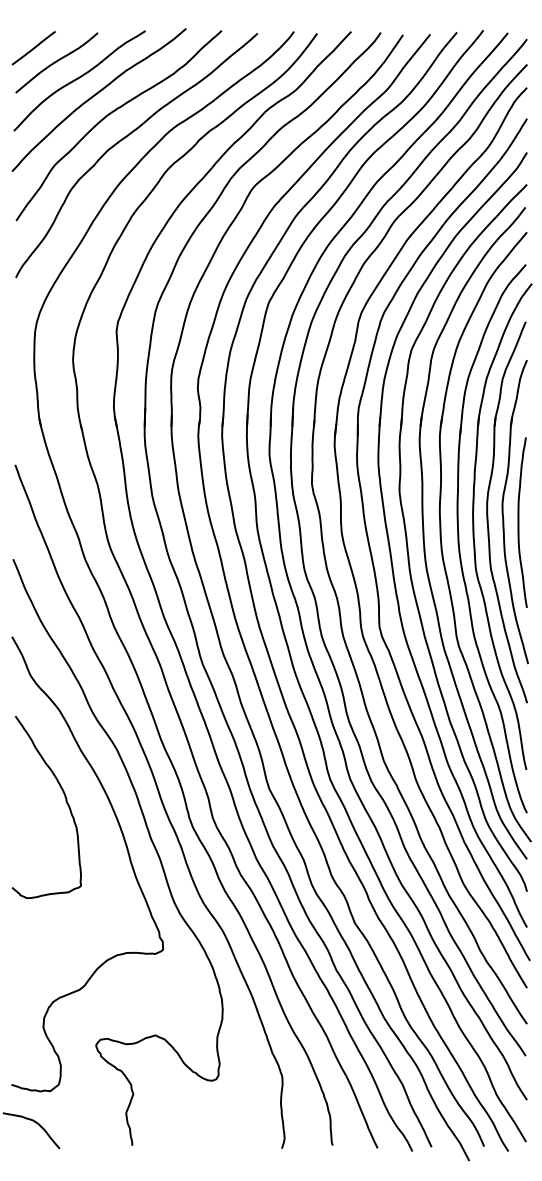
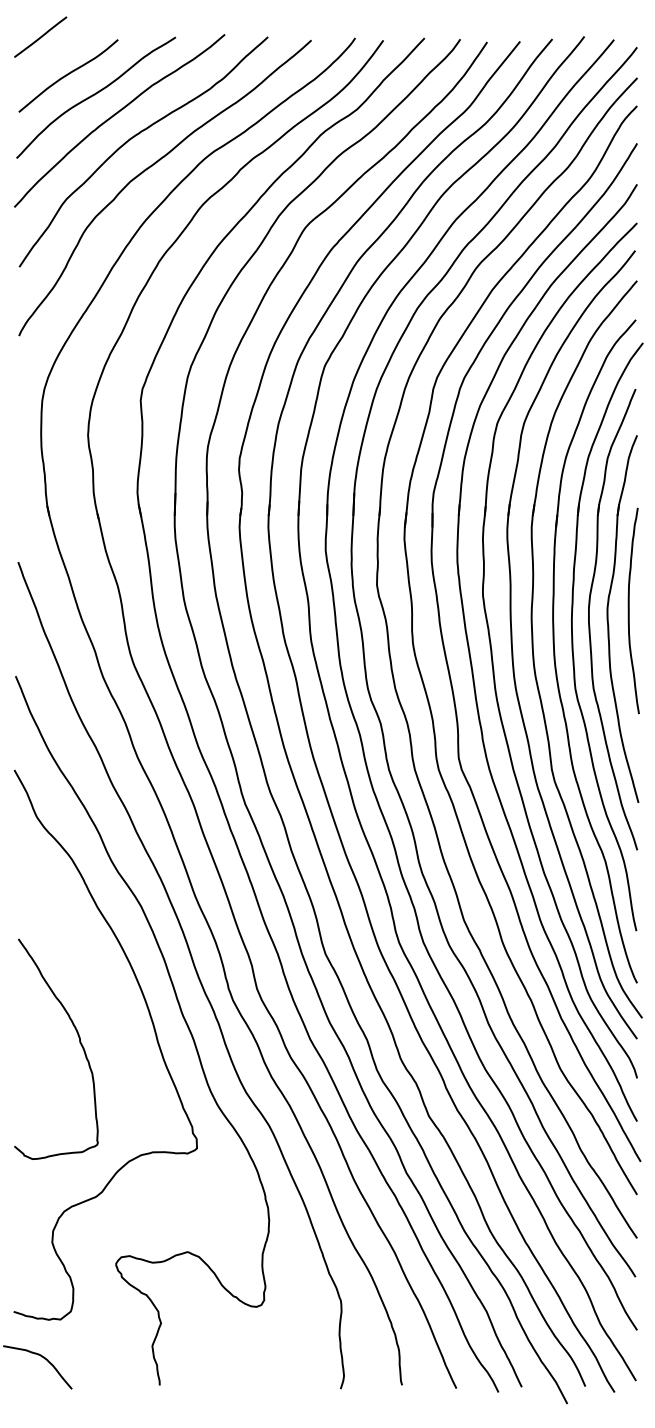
line: (33, 47) -> (40, 36), moved
curve: (519, 522) -> (629, 610), moved
curve: (65, 801) -> (79, 1042), moved

